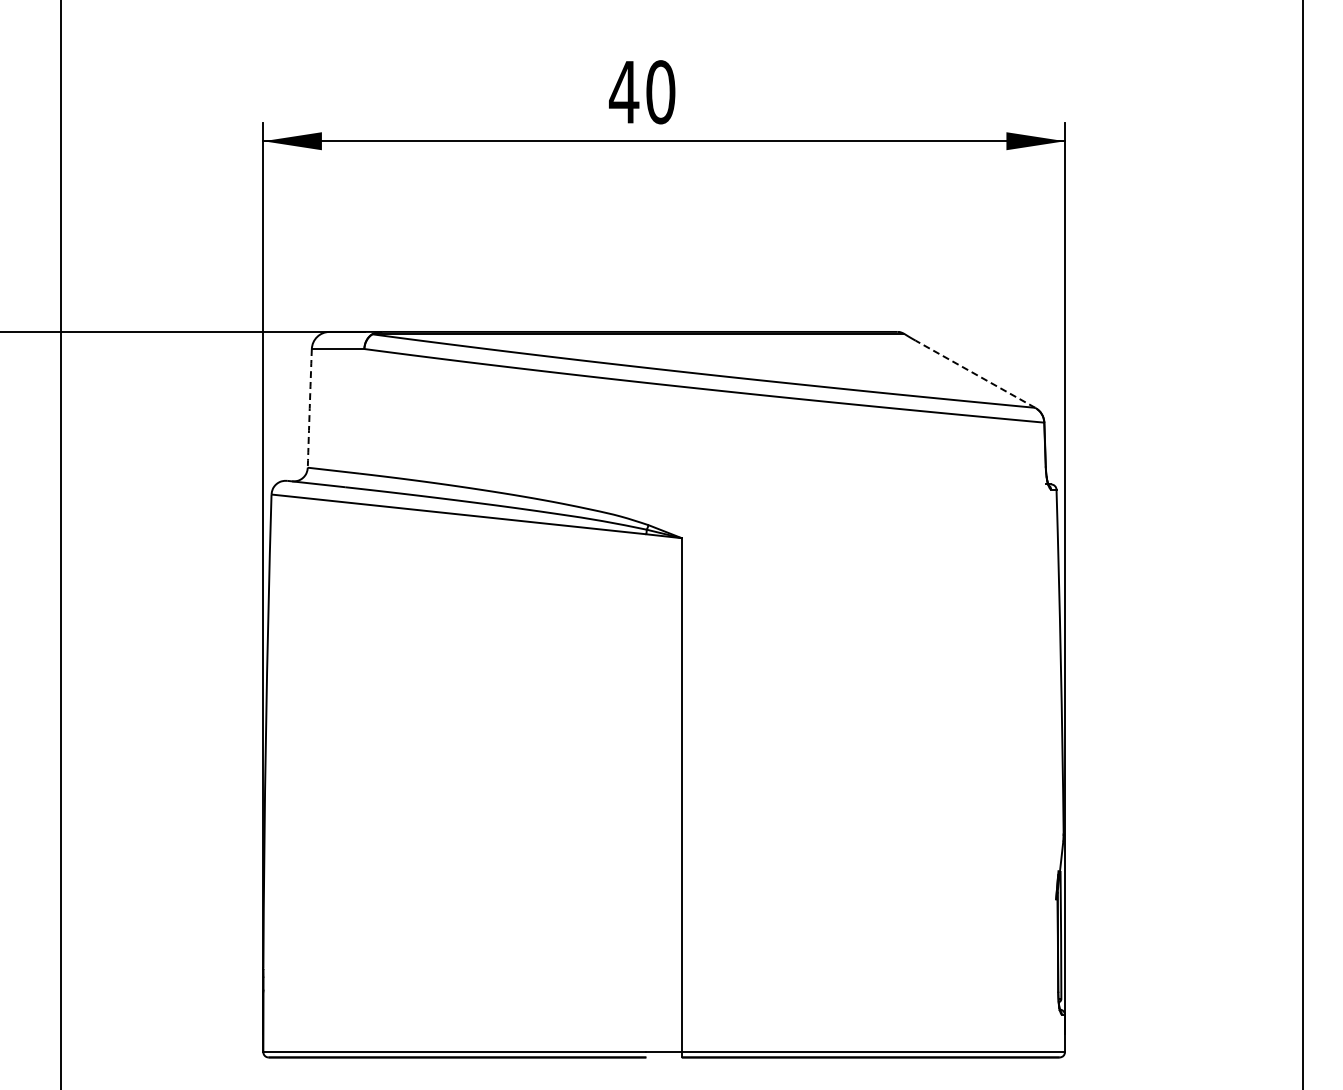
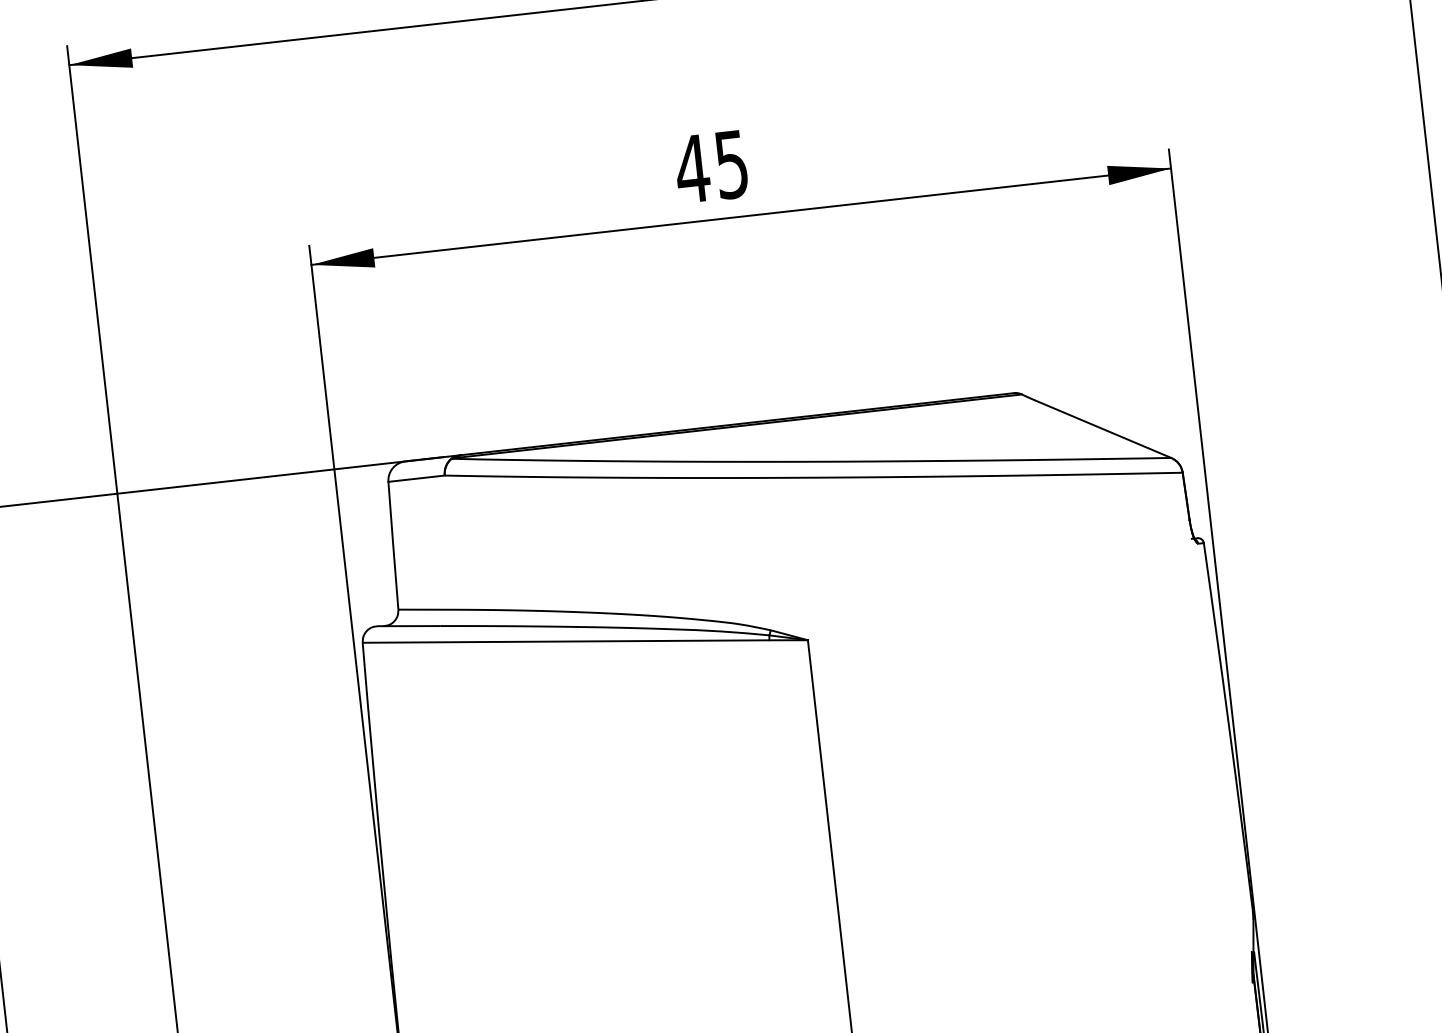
text: (660, 92) -> (731, 164), 40 -> 45
line: (975, 374) -> (1103, 429), dashed -> solid
arc: (309, 408) -> (393, 545), dashed -> solid

